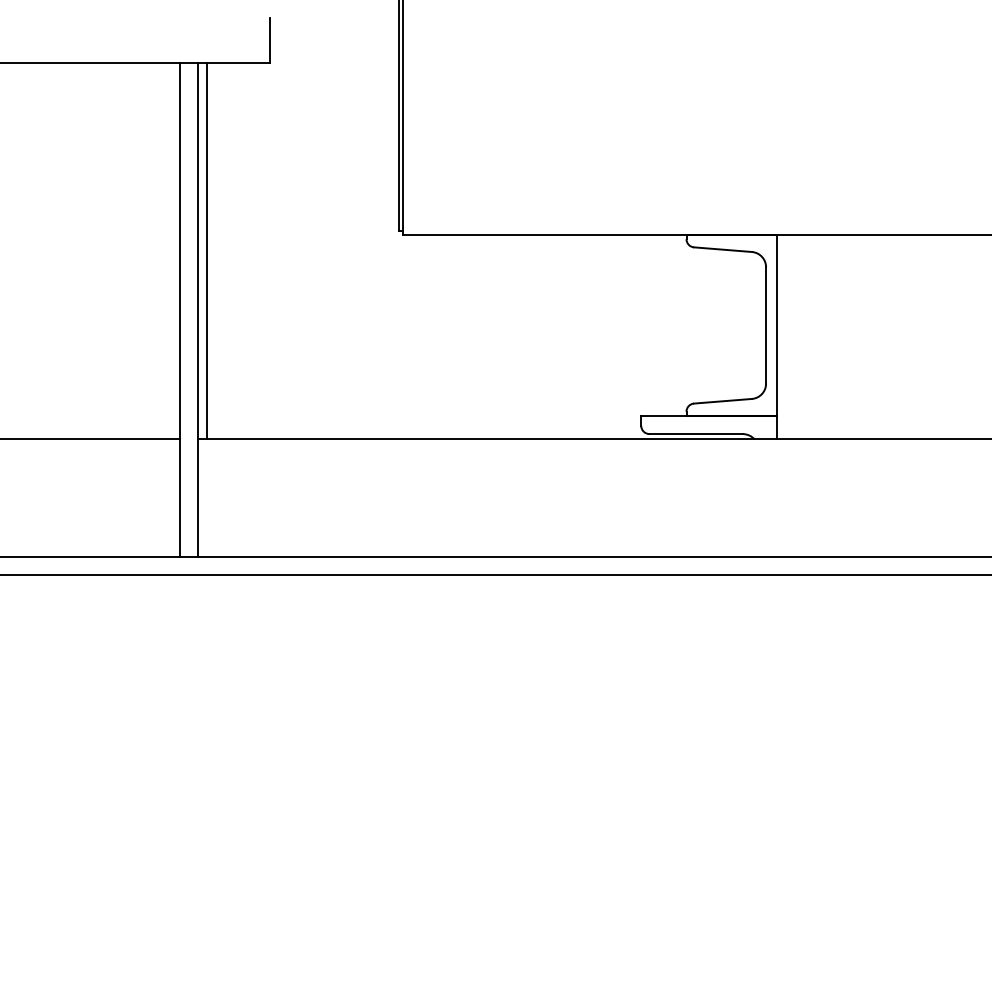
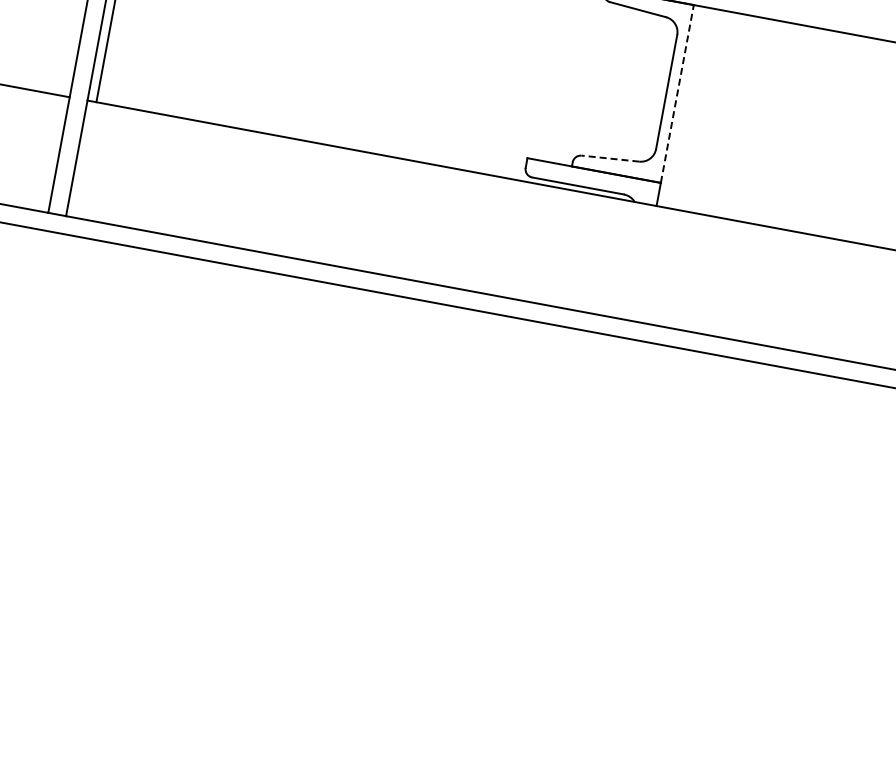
line: (776, 324) -> (677, 92), solid -> dashed
line: (722, 401) -> (609, 158), solid -> dashed

